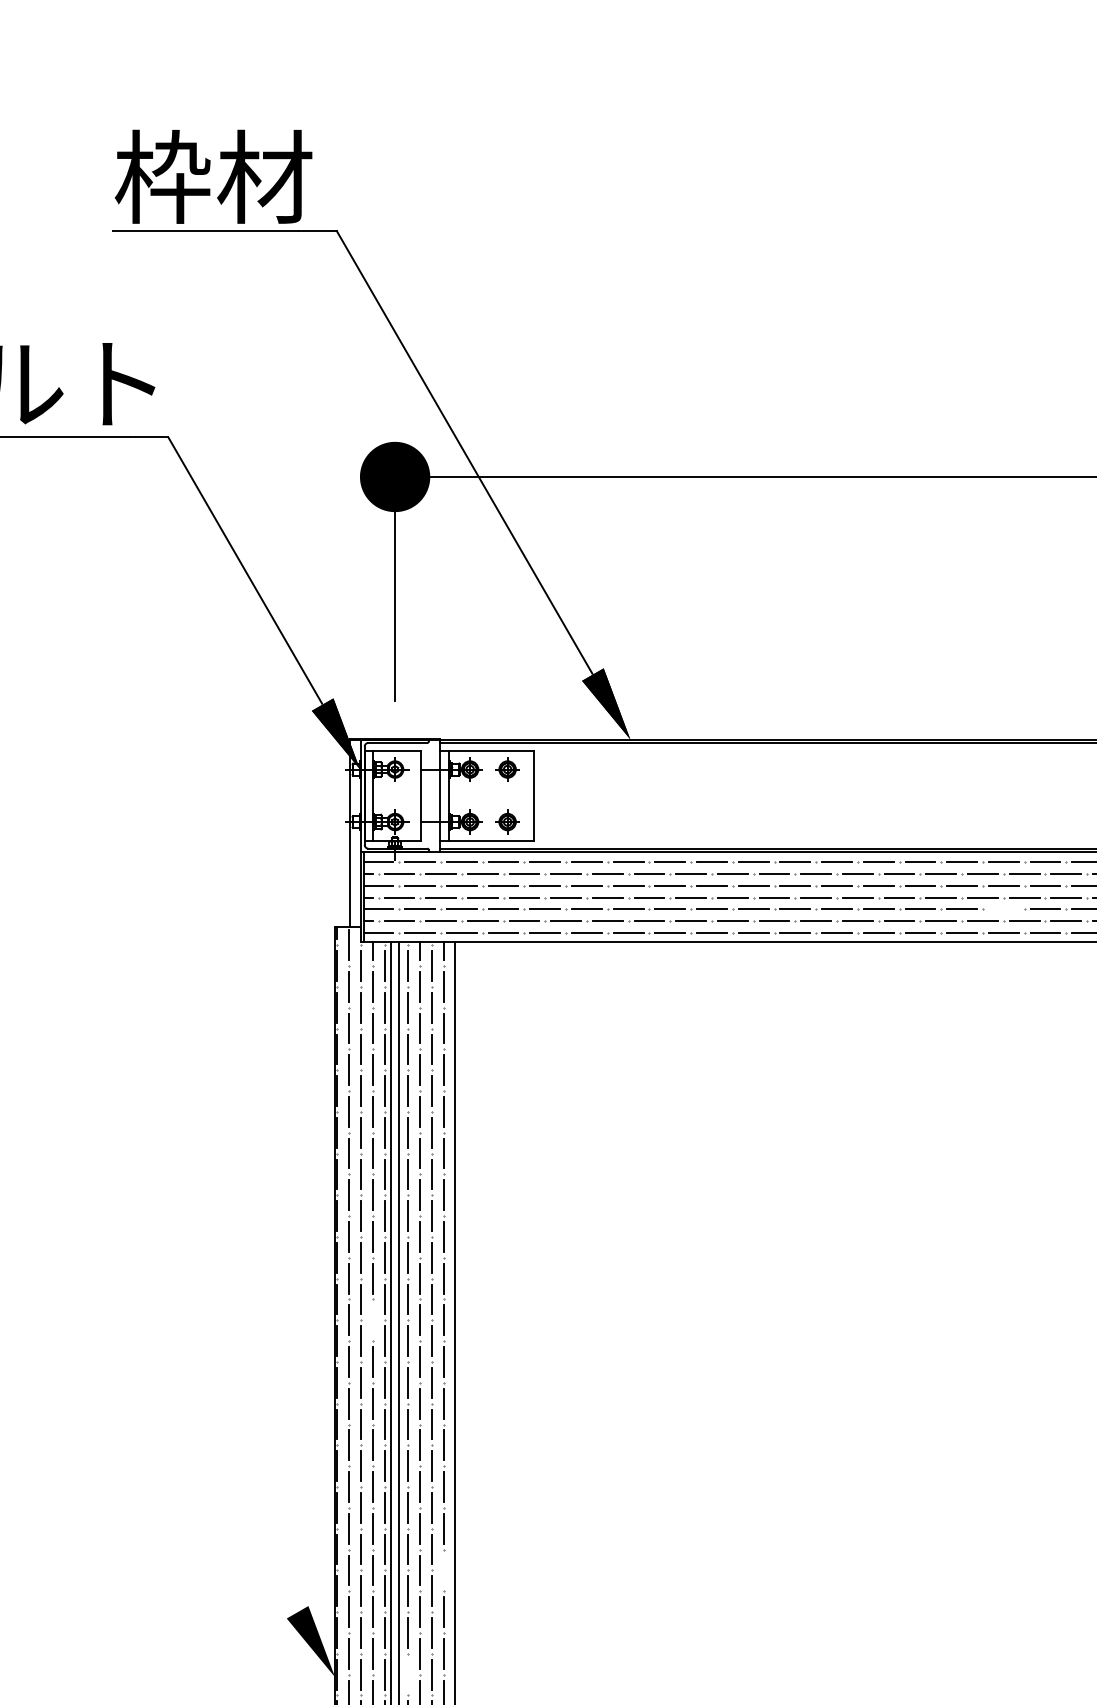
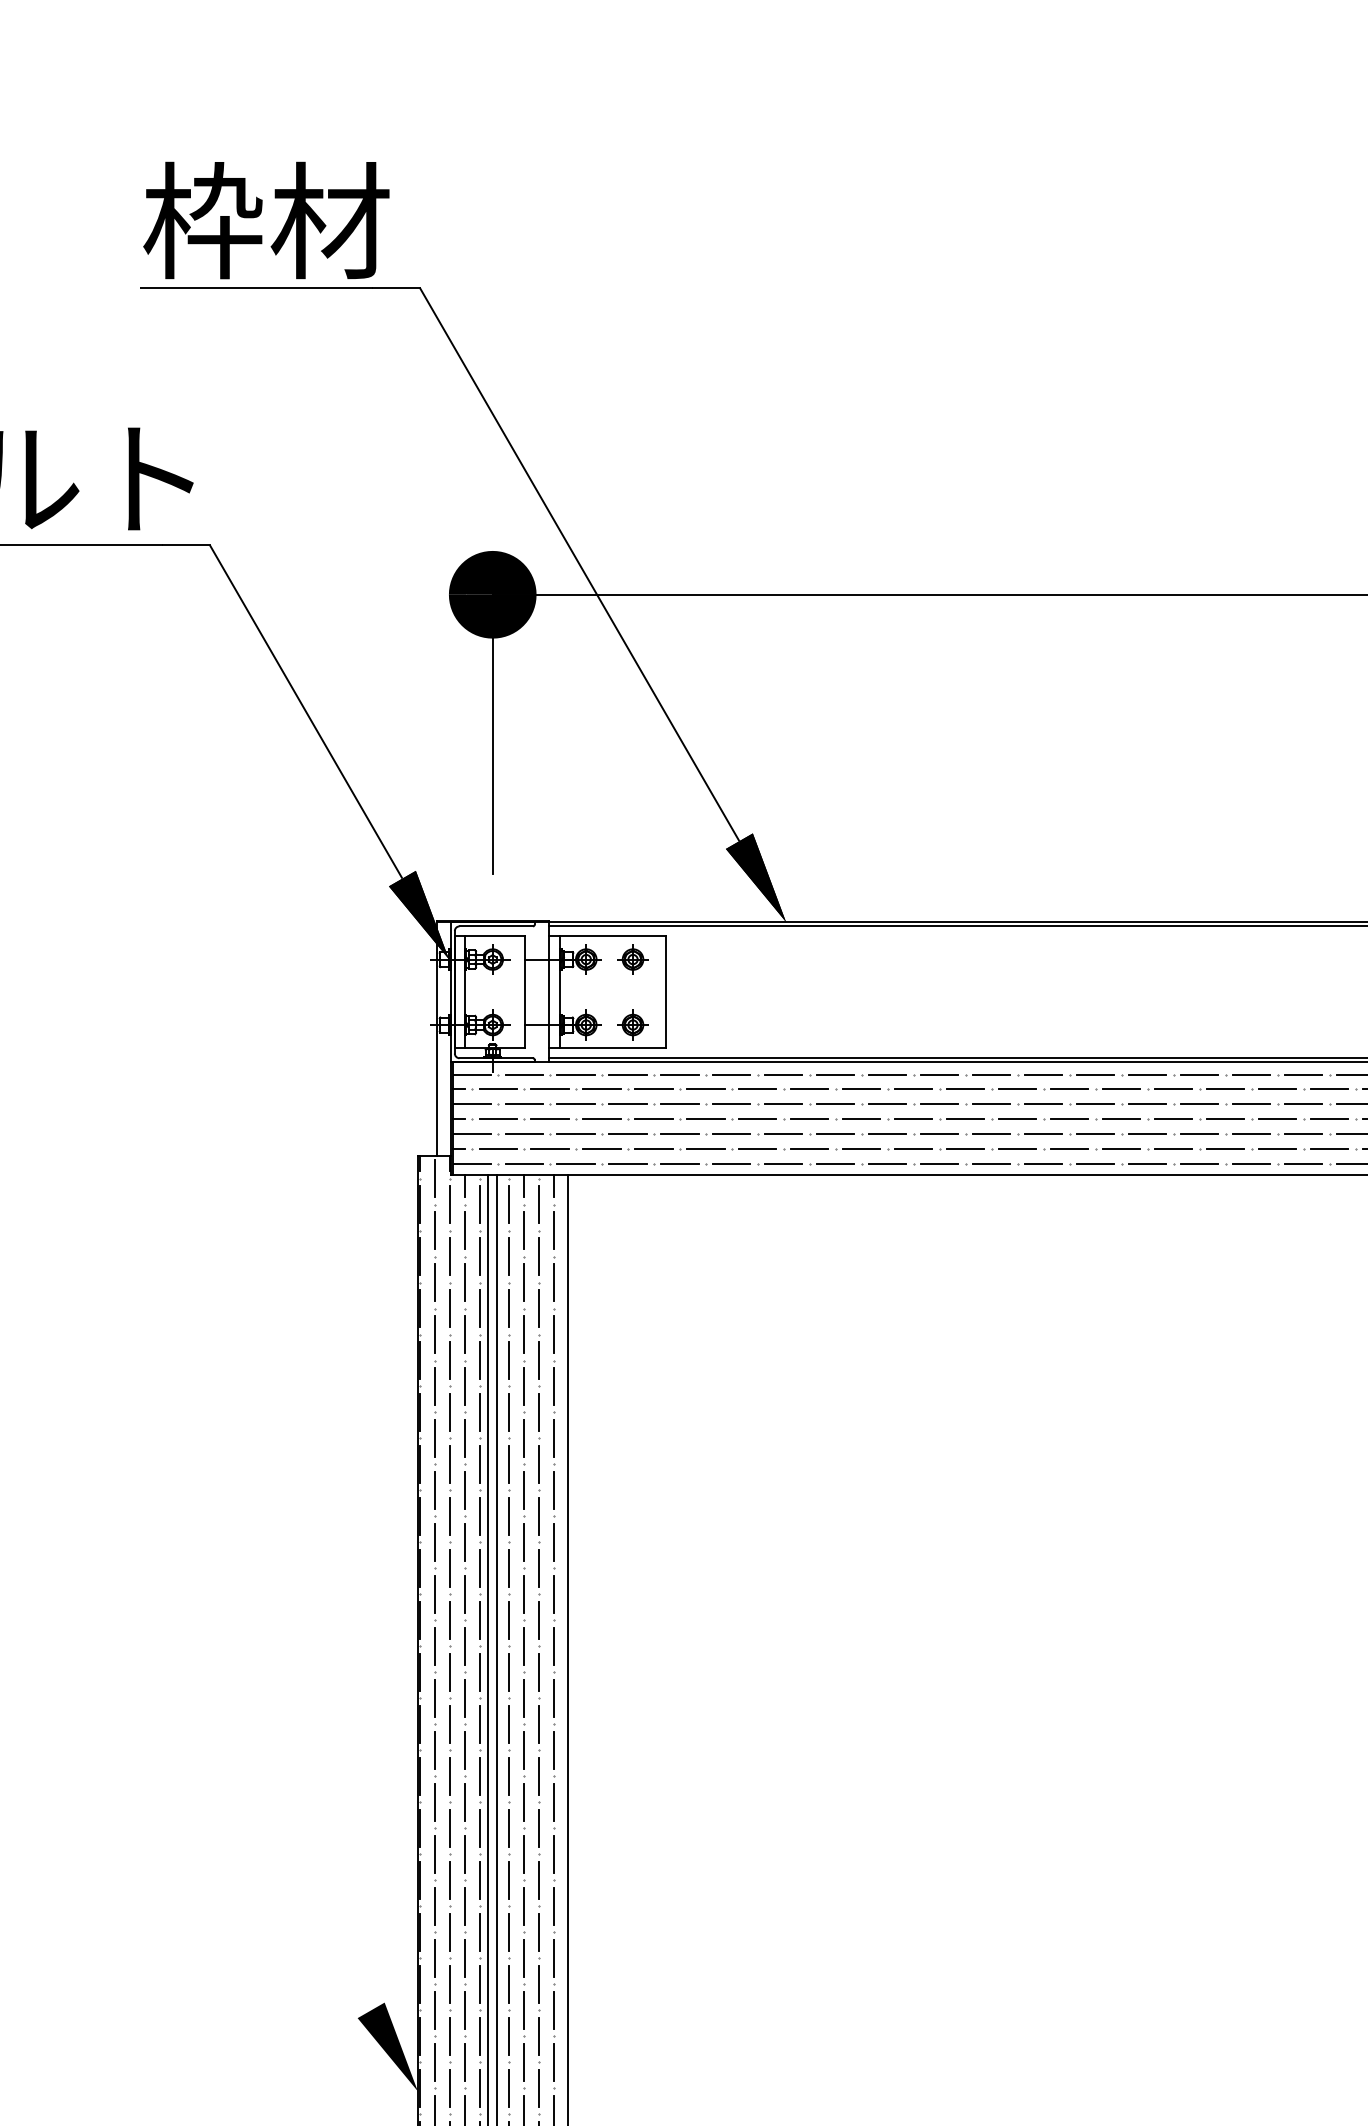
line: (1003, 909) -> (1251, 1134), added
line: (372, 1320) -> (464, 1646), added
line: (444, 1570) -> (554, 1958), added
line: (408, 1674) -> (509, 2087), added

